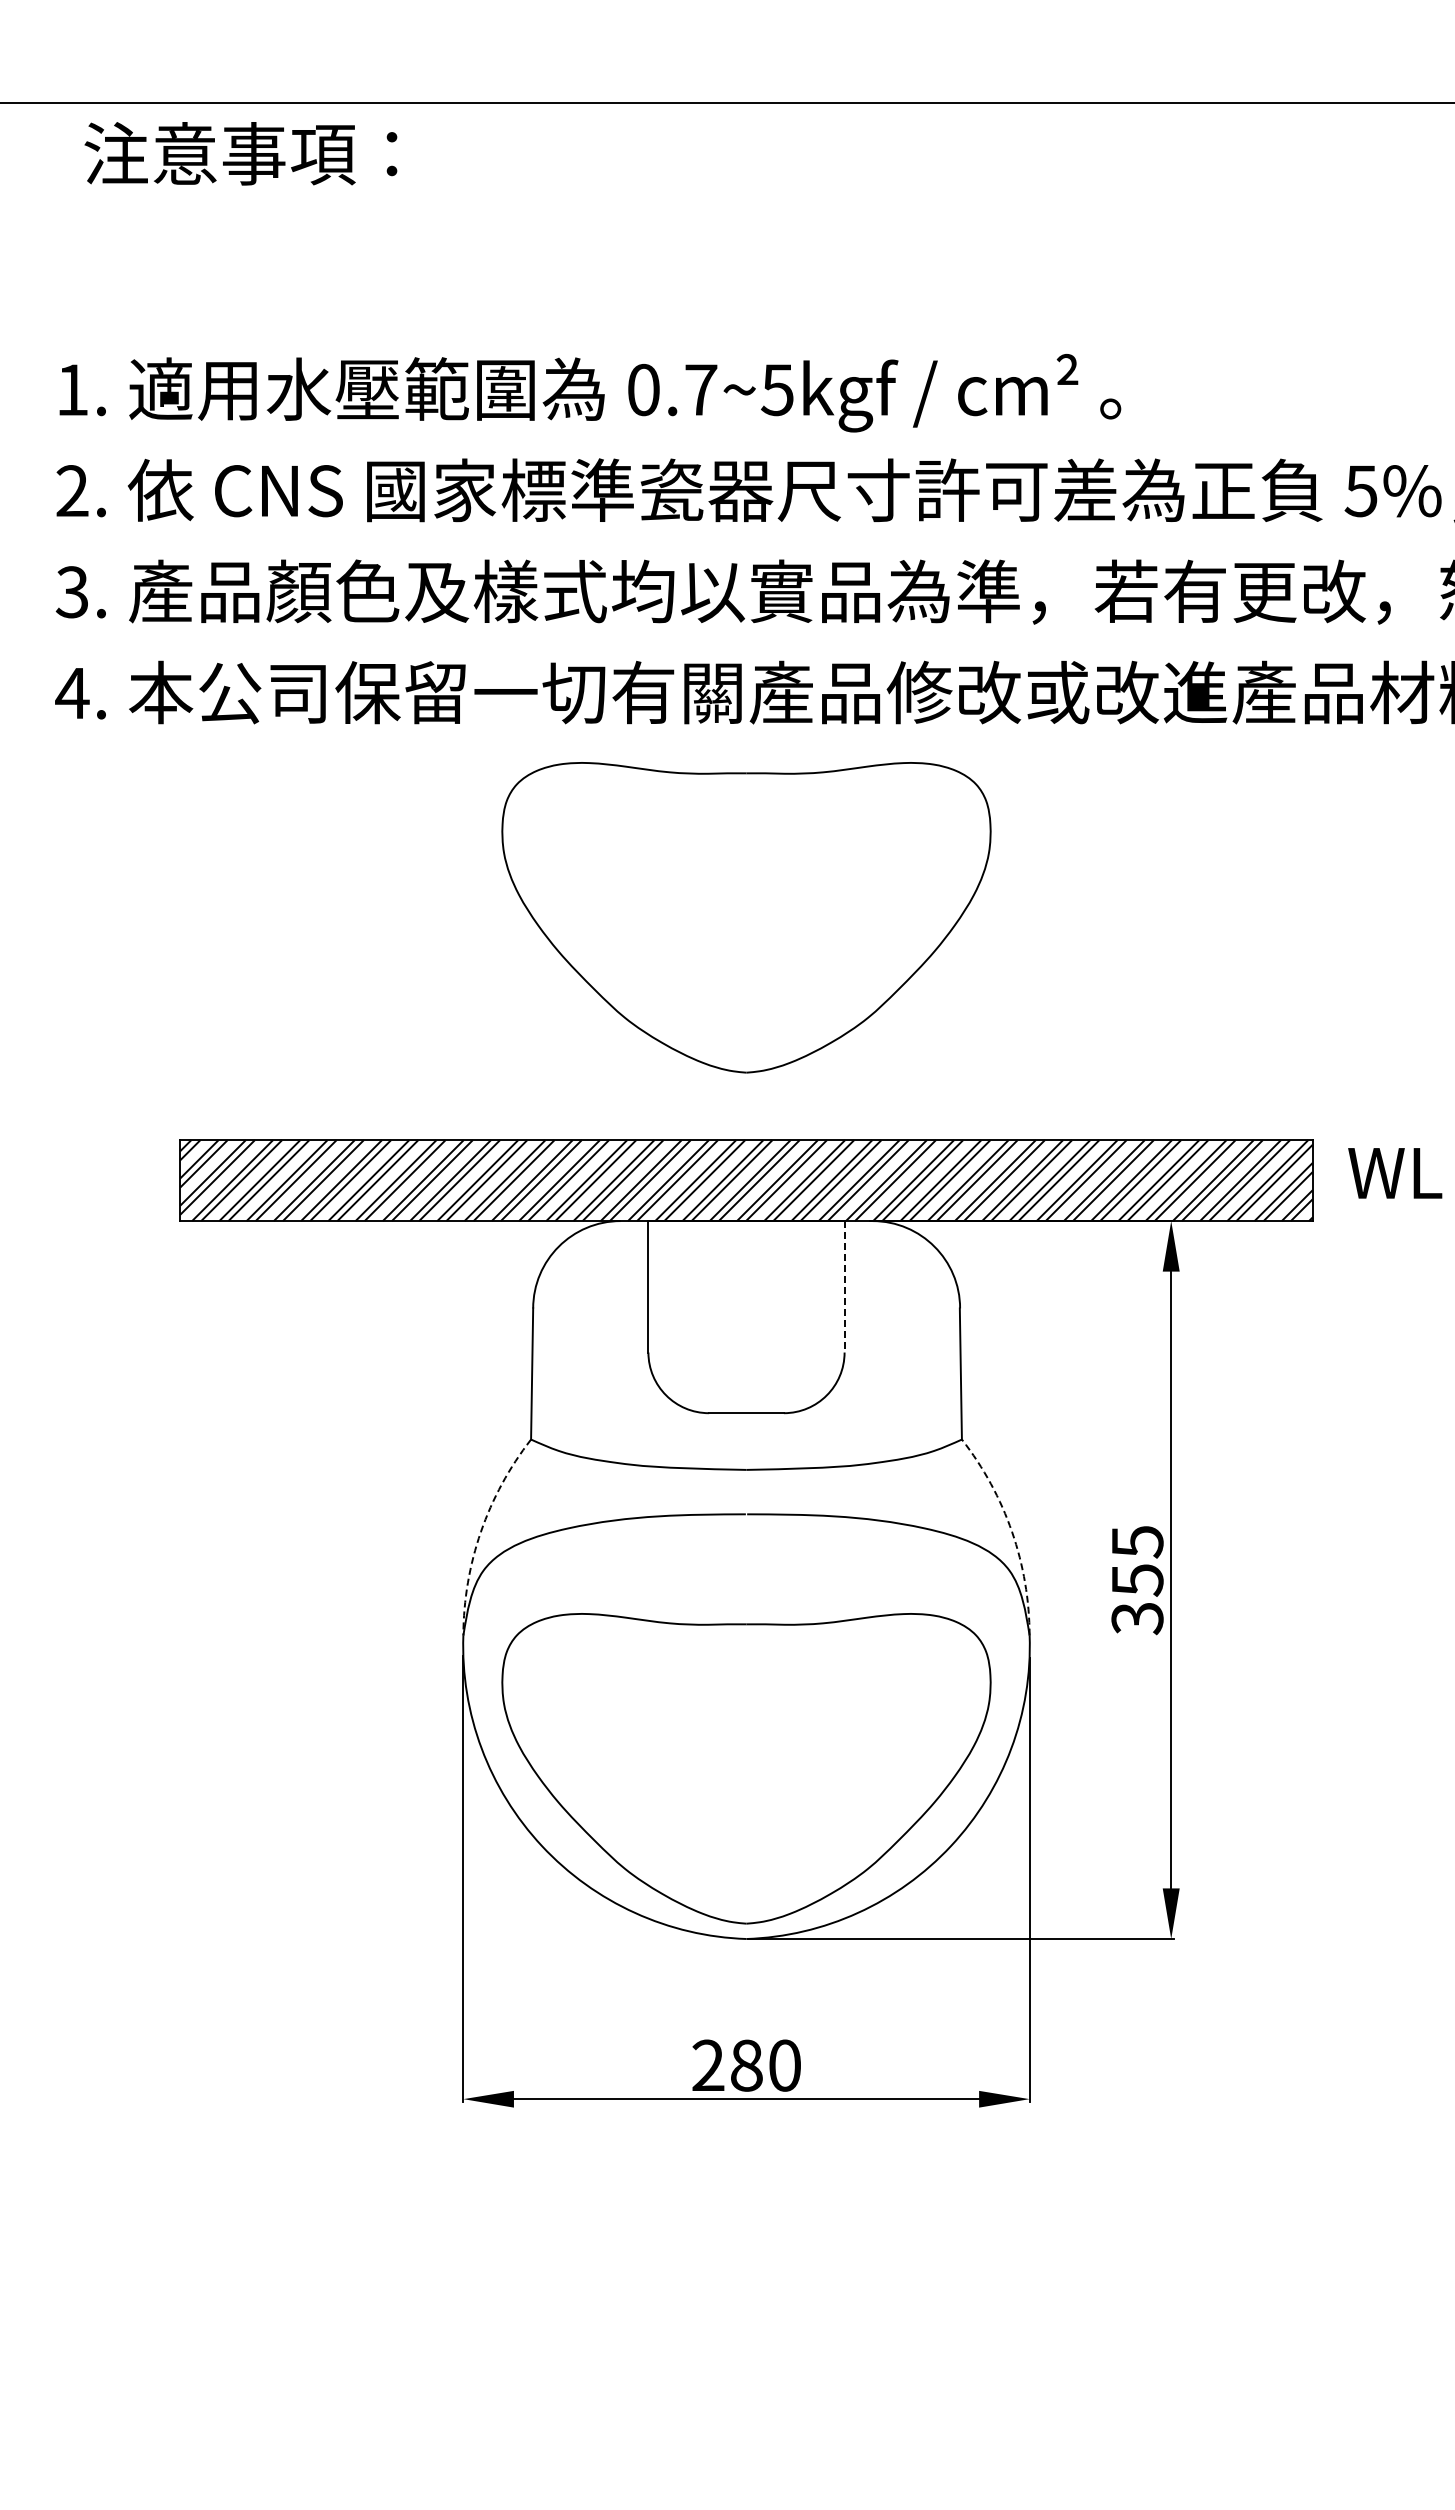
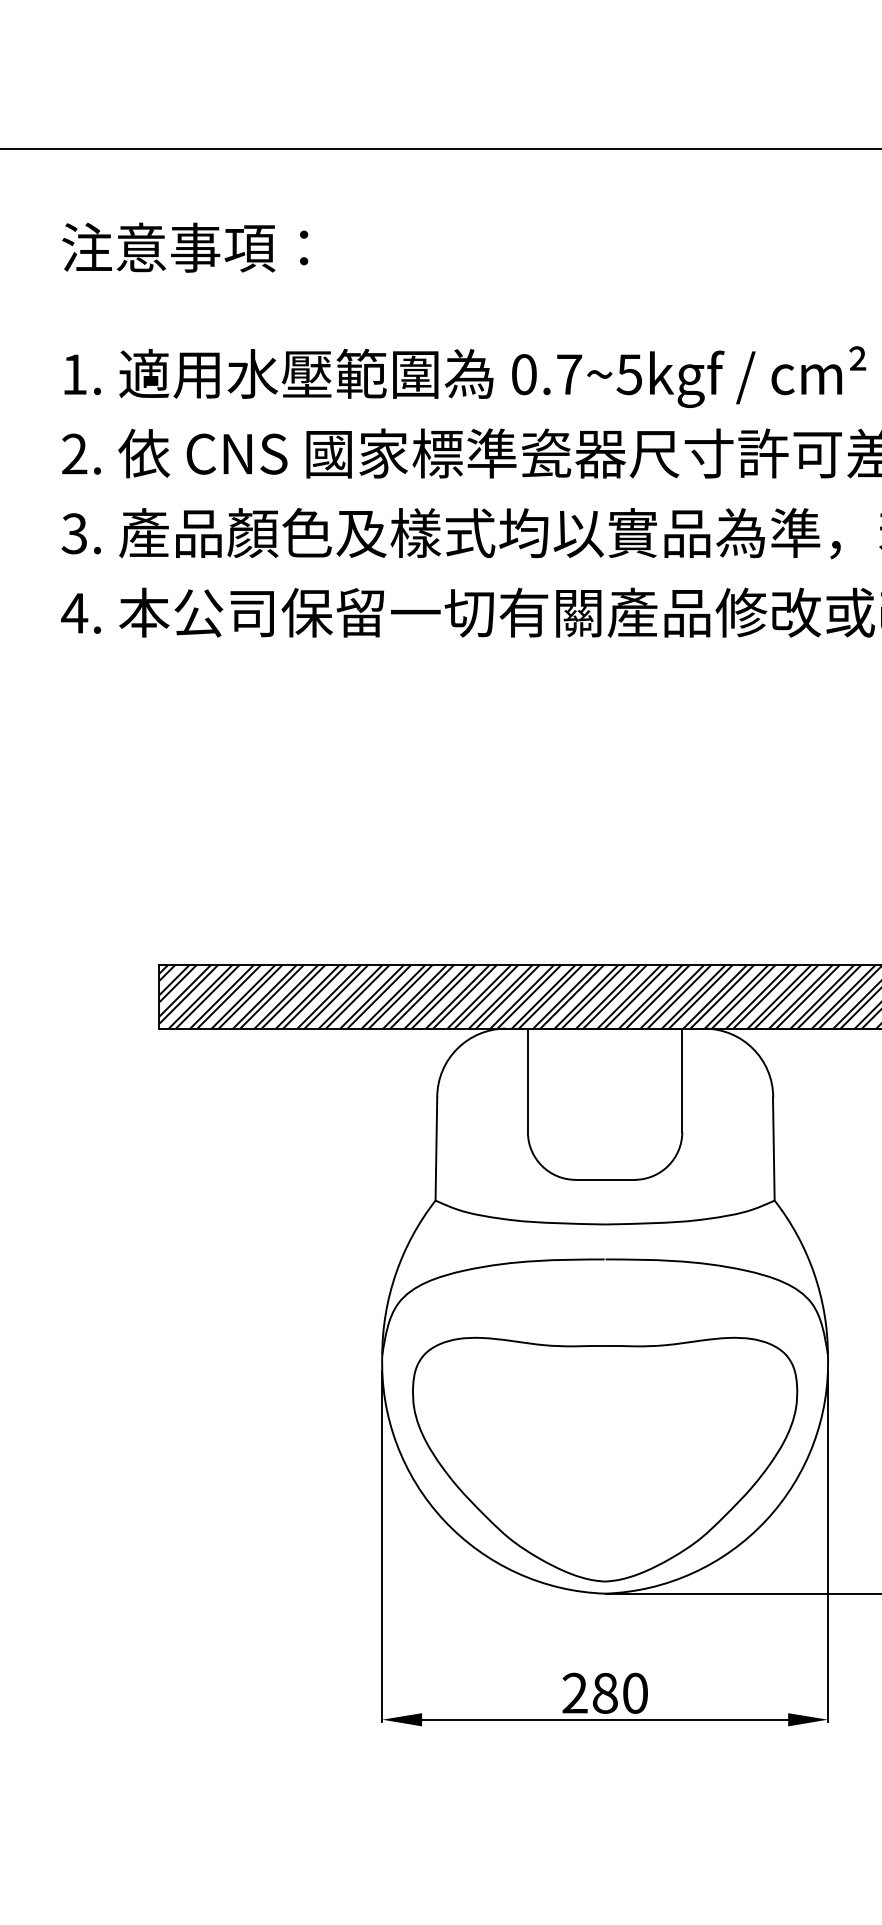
text: (240, 153) -> (184, 247), moved
part: (746, 917) -> (605, 789), removed
line: (844, 1286) -> (682, 1080), dashed -> solid
arc: (480, 1531) -> (395, 1272), dashed -> solid
arc: (1012, 1531) -> (814, 1272), dashed -> solid

